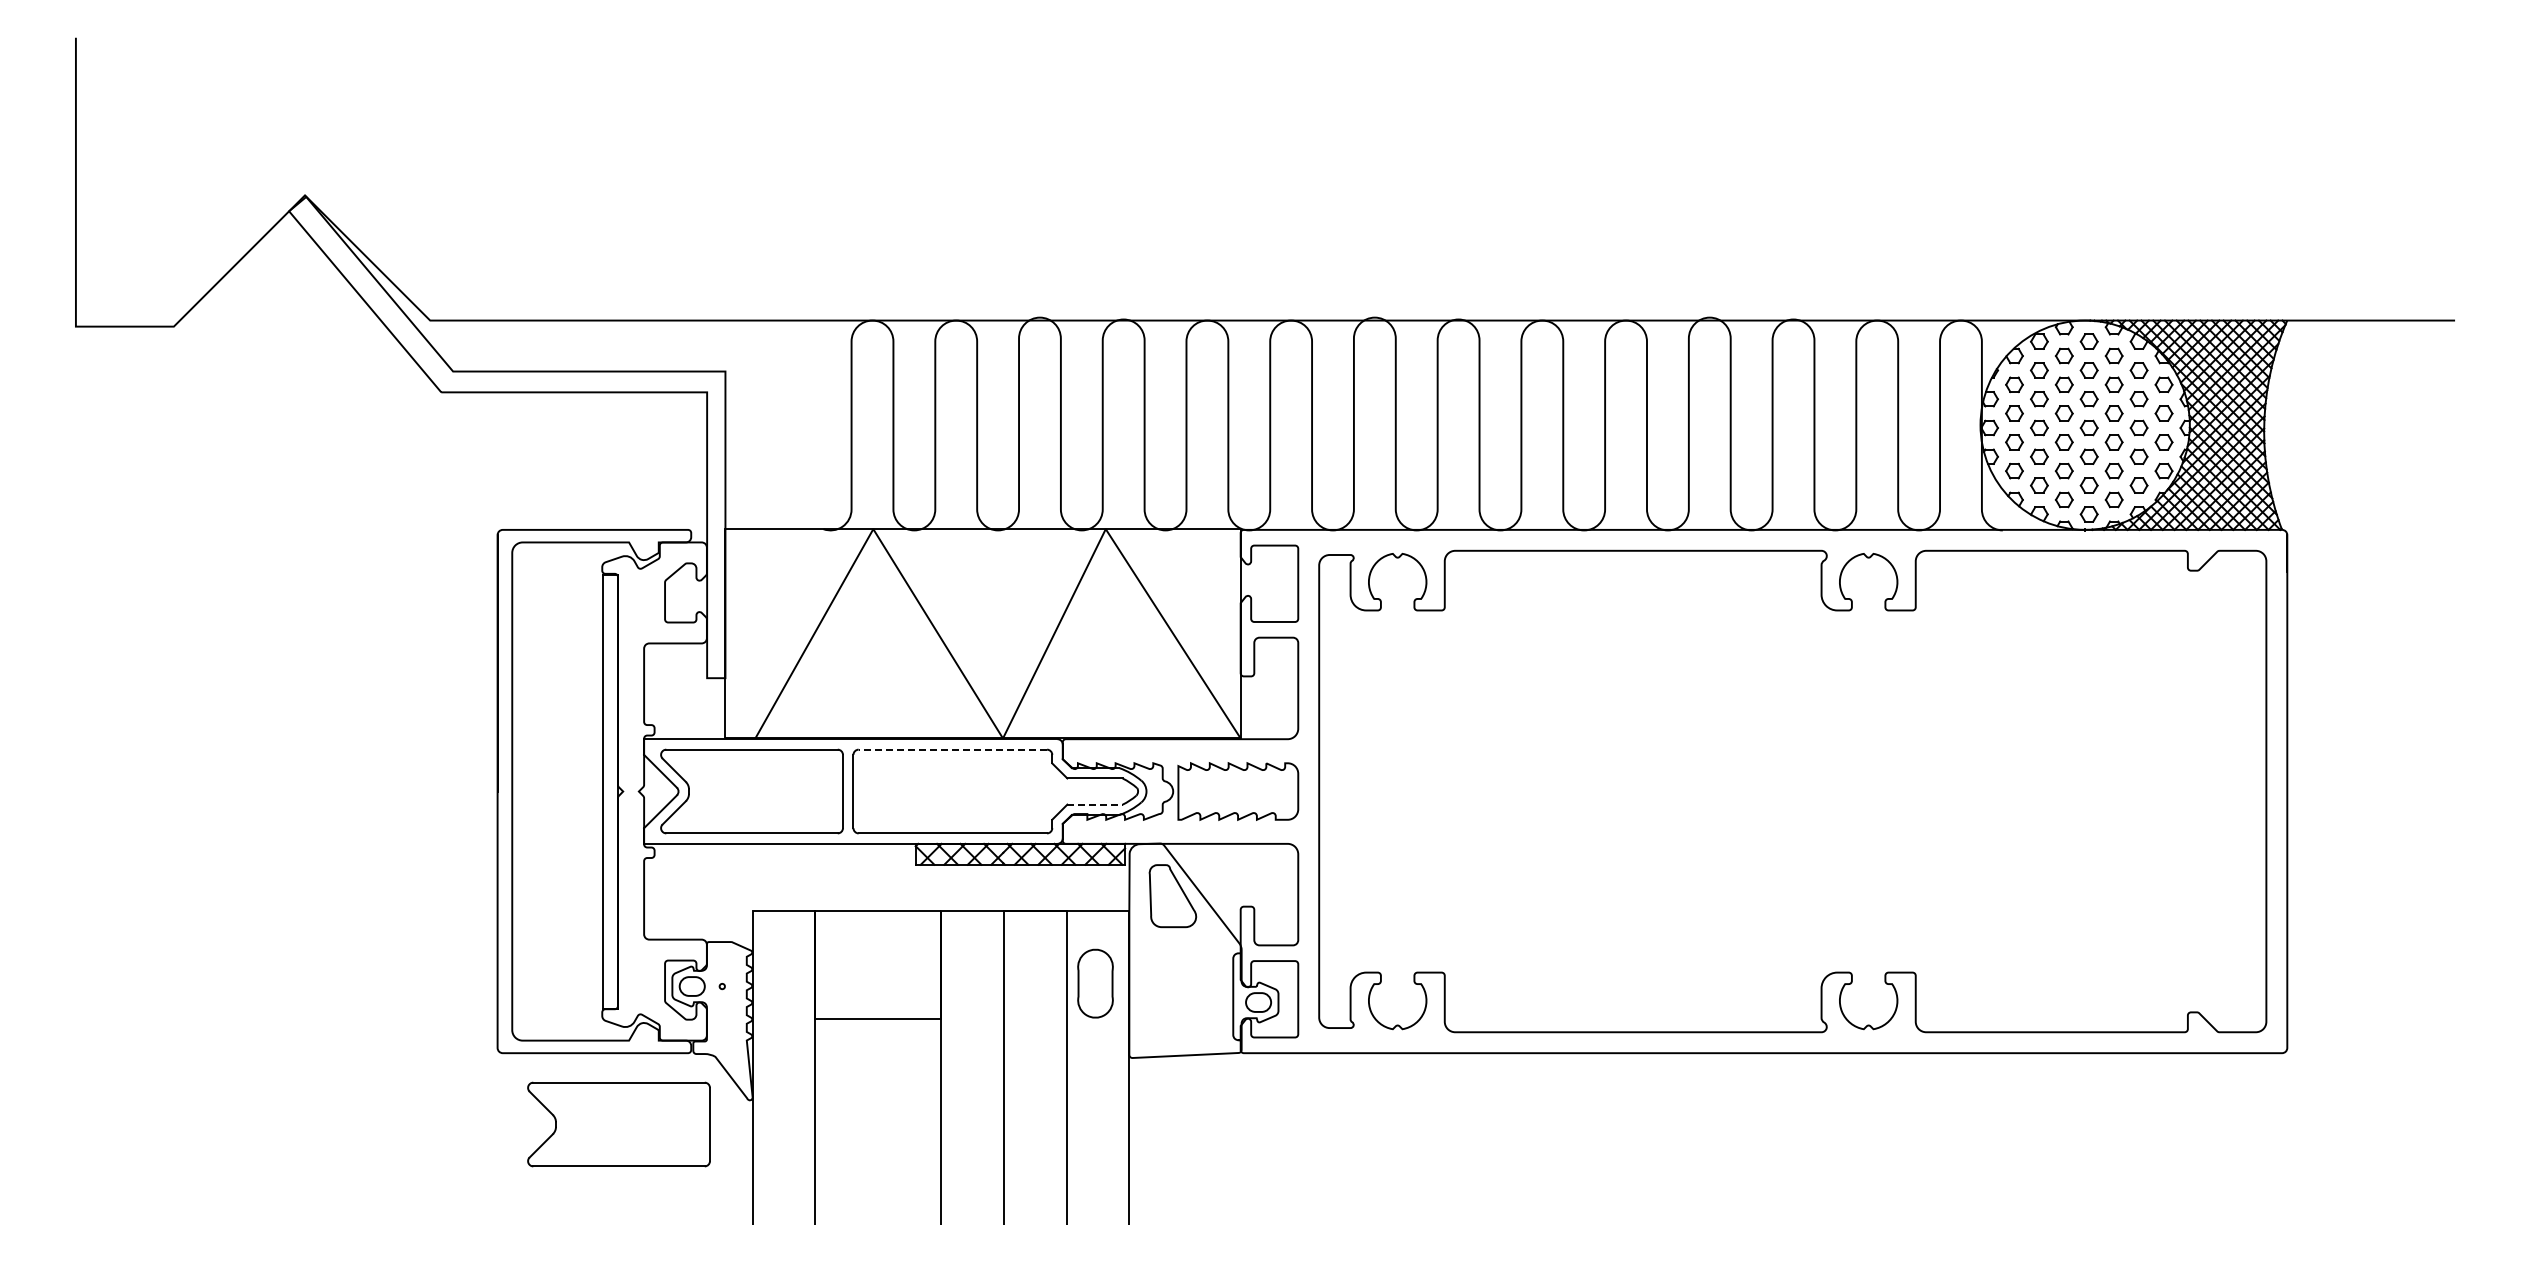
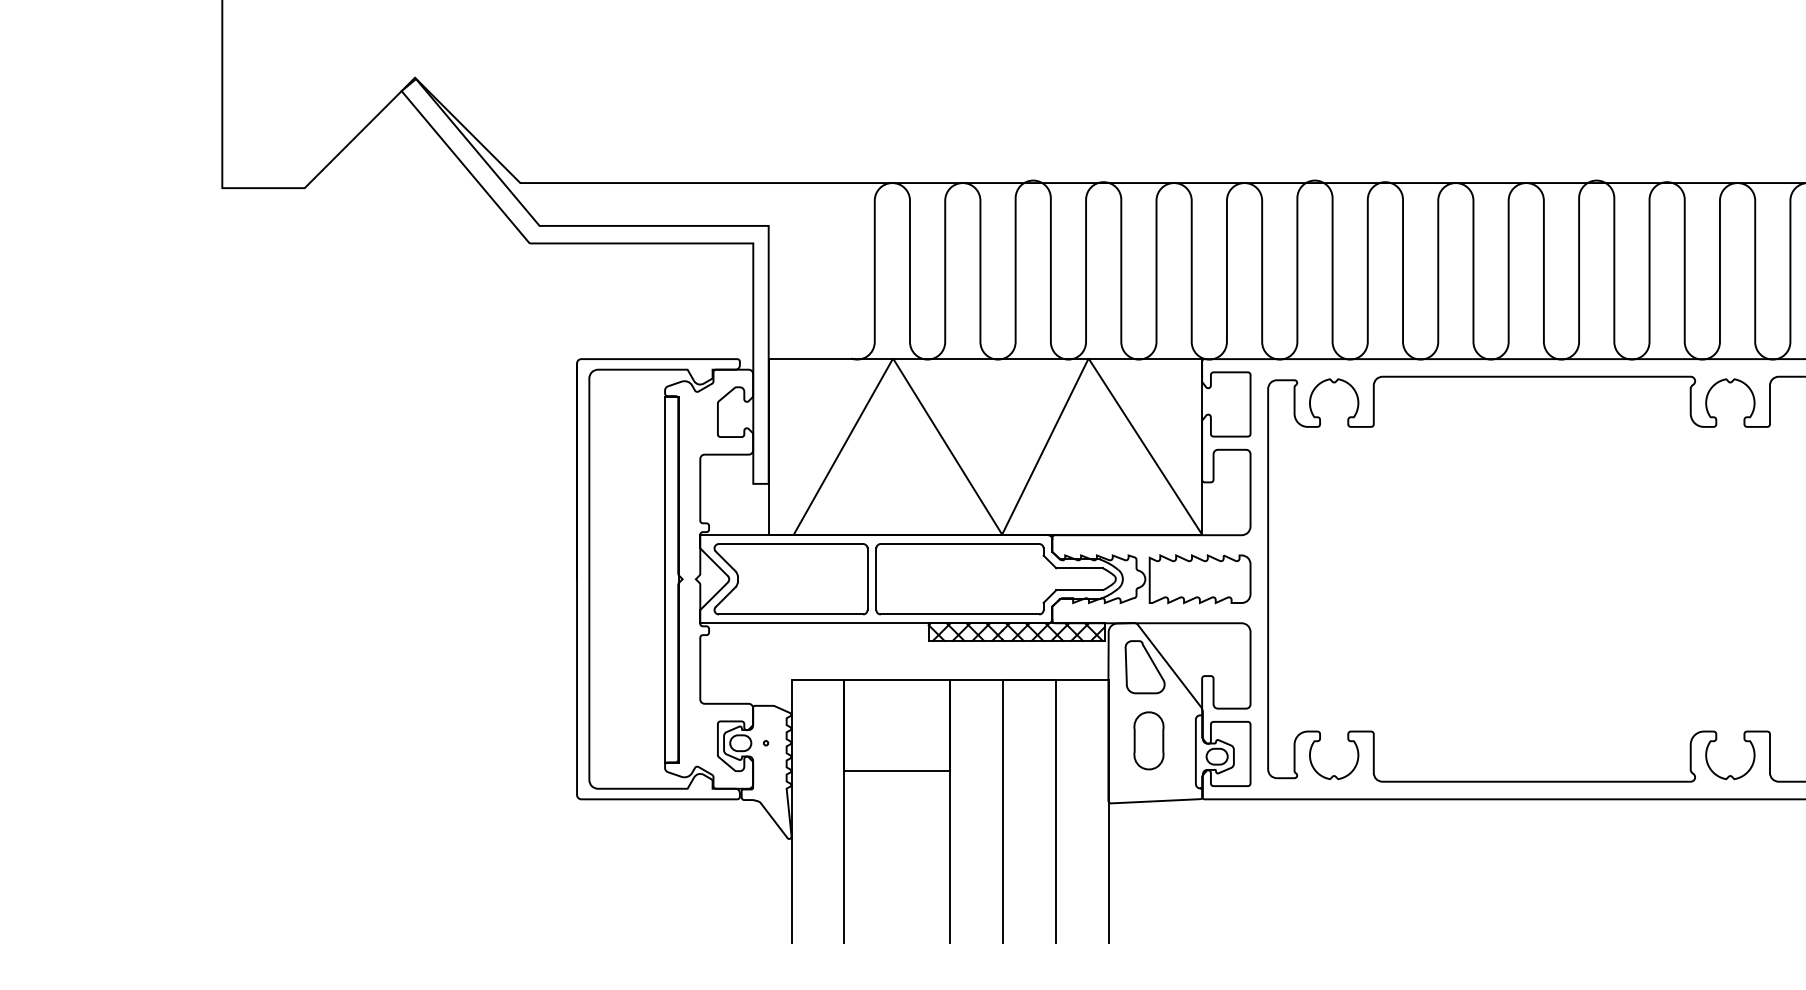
line: (952, 749) -> (959, 543), dashed -> solid
line: (1095, 804) -> (1079, 590), dashed -> solid
part: (1095, 983) -> (1148, 740), moved
part: (618, 1124) -> (678, 859), removed

